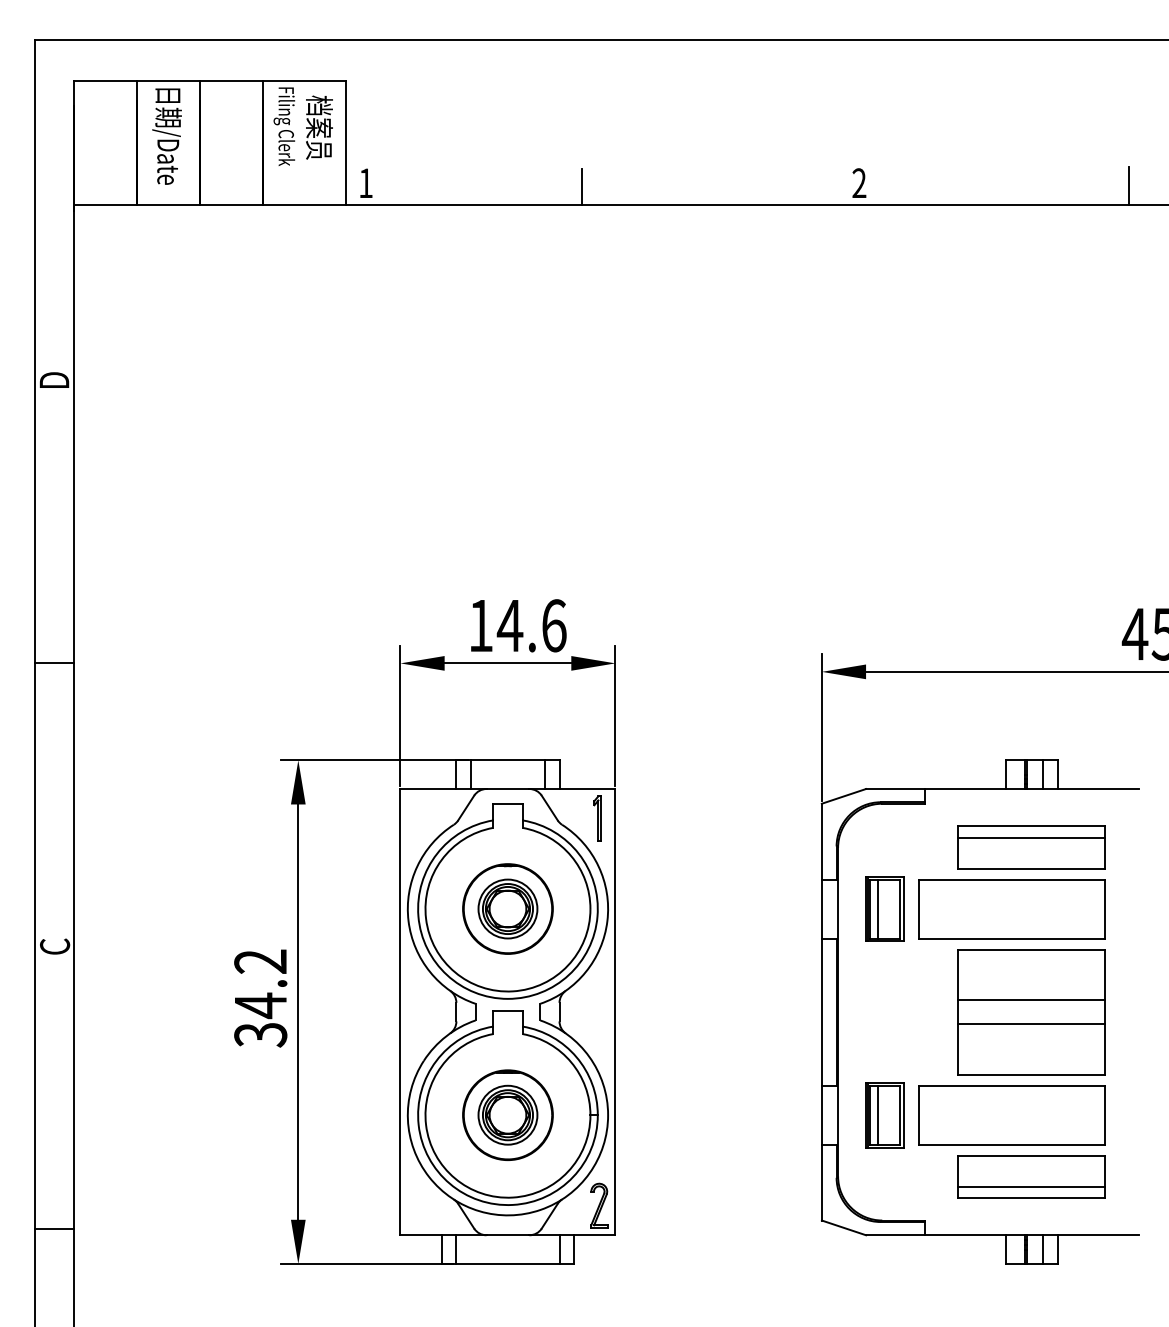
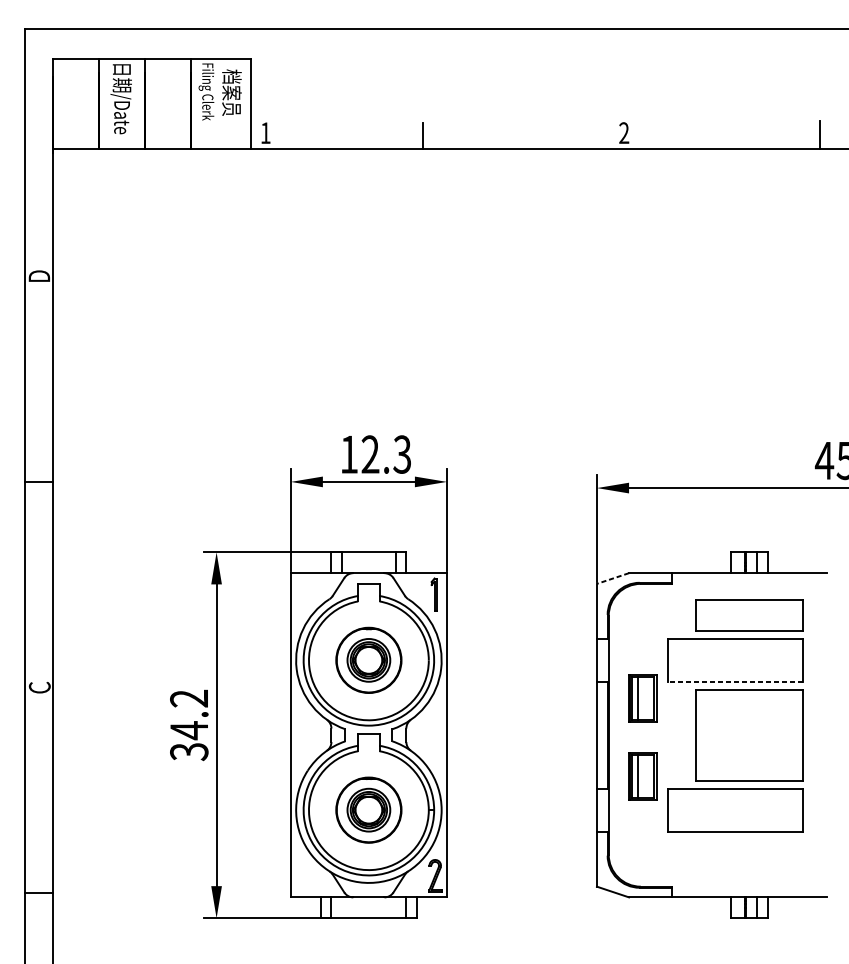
text: (531, 625) -> (385, 454), 14.6 -> 12.3
line: (843, 796) -> (612, 578), solid -> dashed
line: (1031, 837) -> (749, 608), removed
part: (884, 908) -> (642, 697), moved
line: (1011, 938) -> (734, 681), solid -> dashed
line: (1031, 1000) -> (749, 726), removed
line: (1031, 1023) -> (749, 743), removed
part: (884, 1115) -> (642, 776), moved
part: (1031, 1176) -> (749, 854), removed

